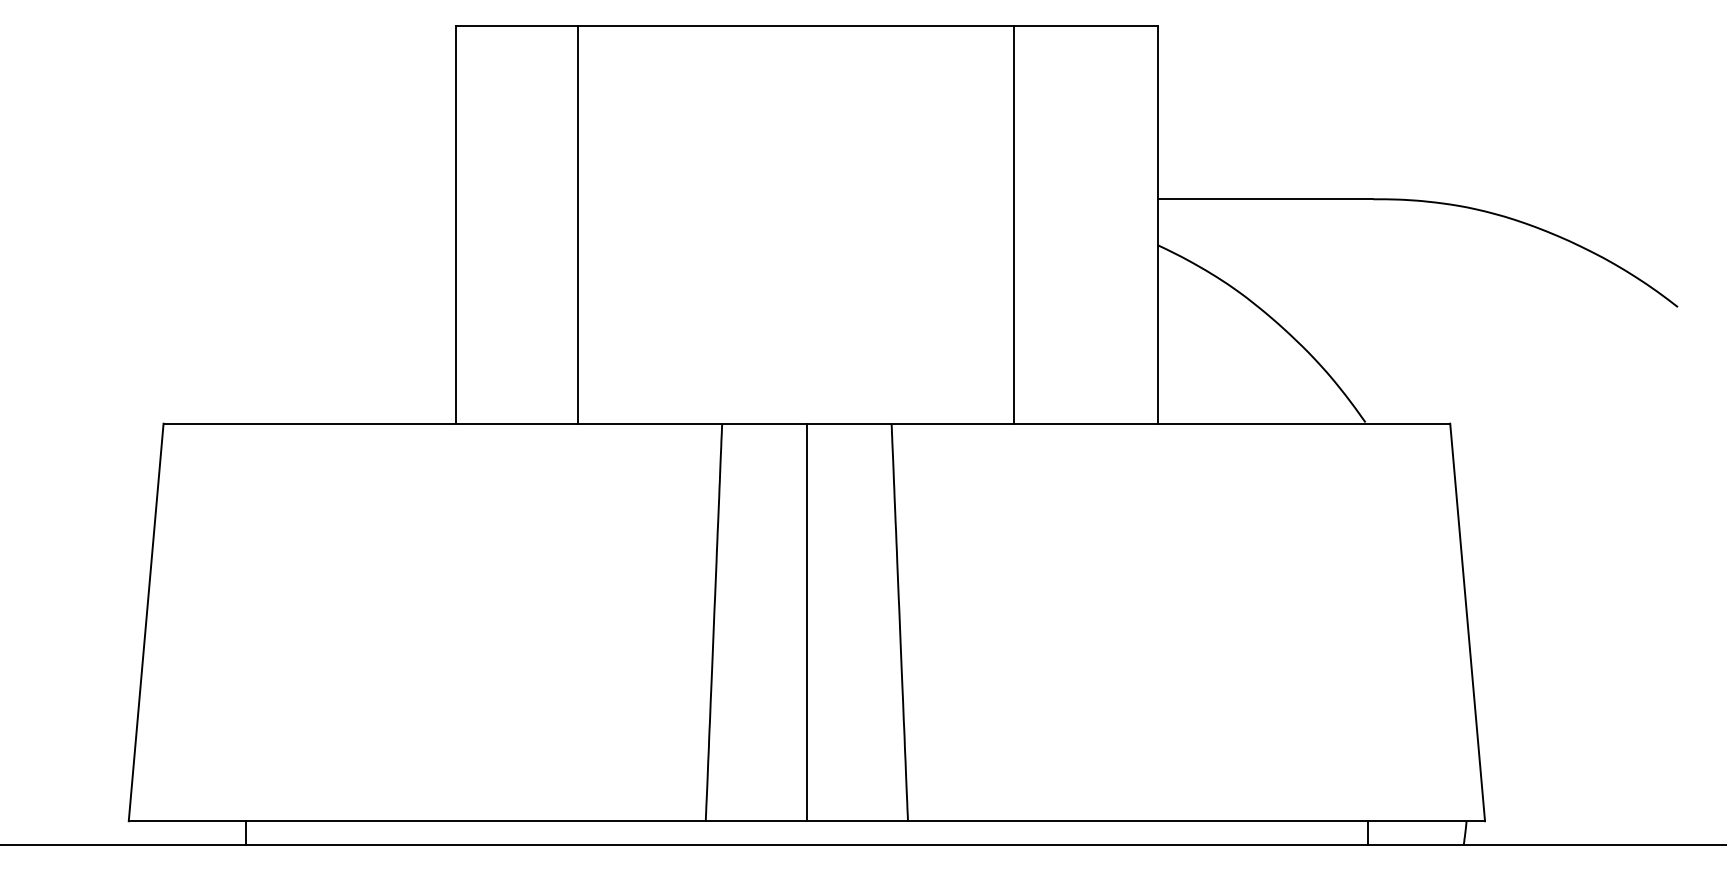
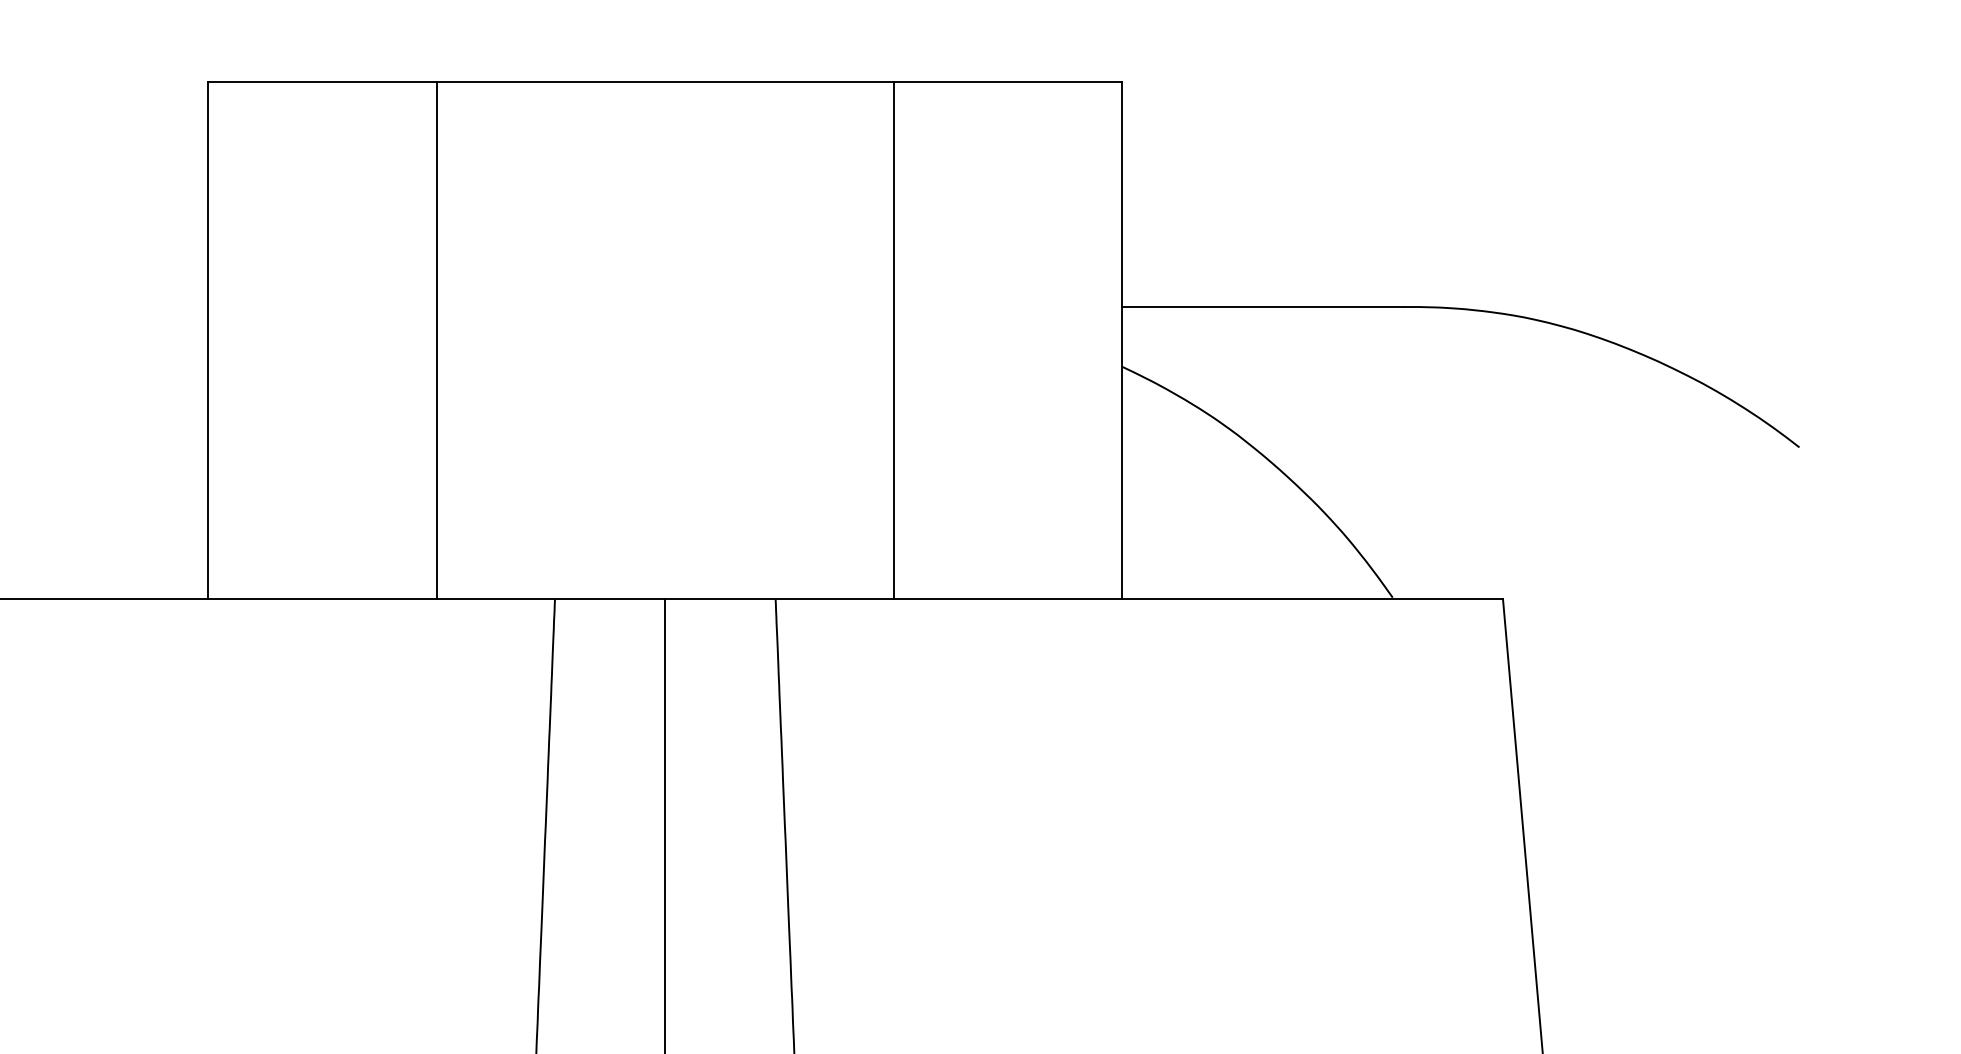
line: (578, 224) -> (436, 339), moved
line: (1014, 224) -> (893, 339), moved

